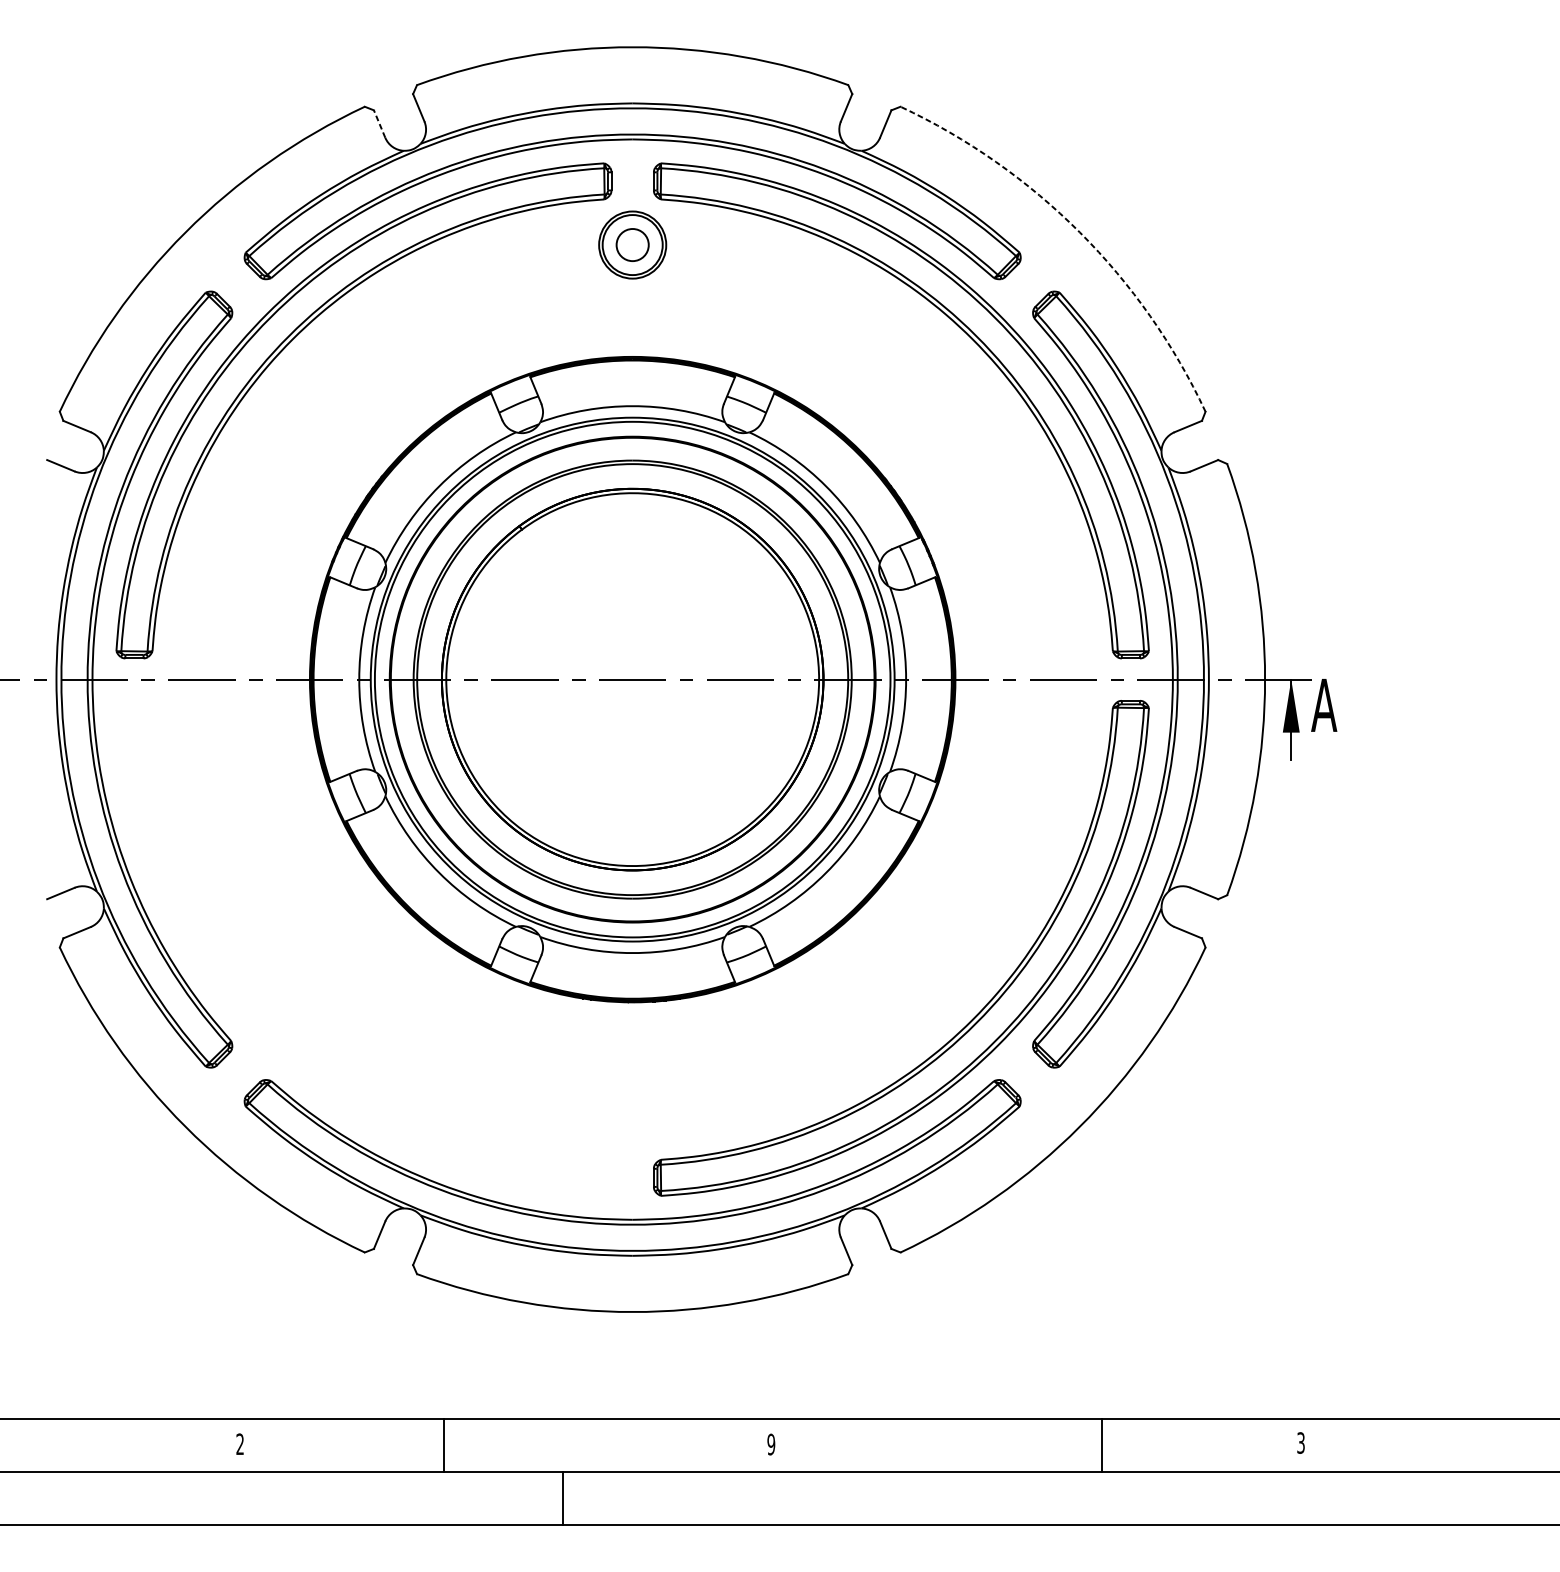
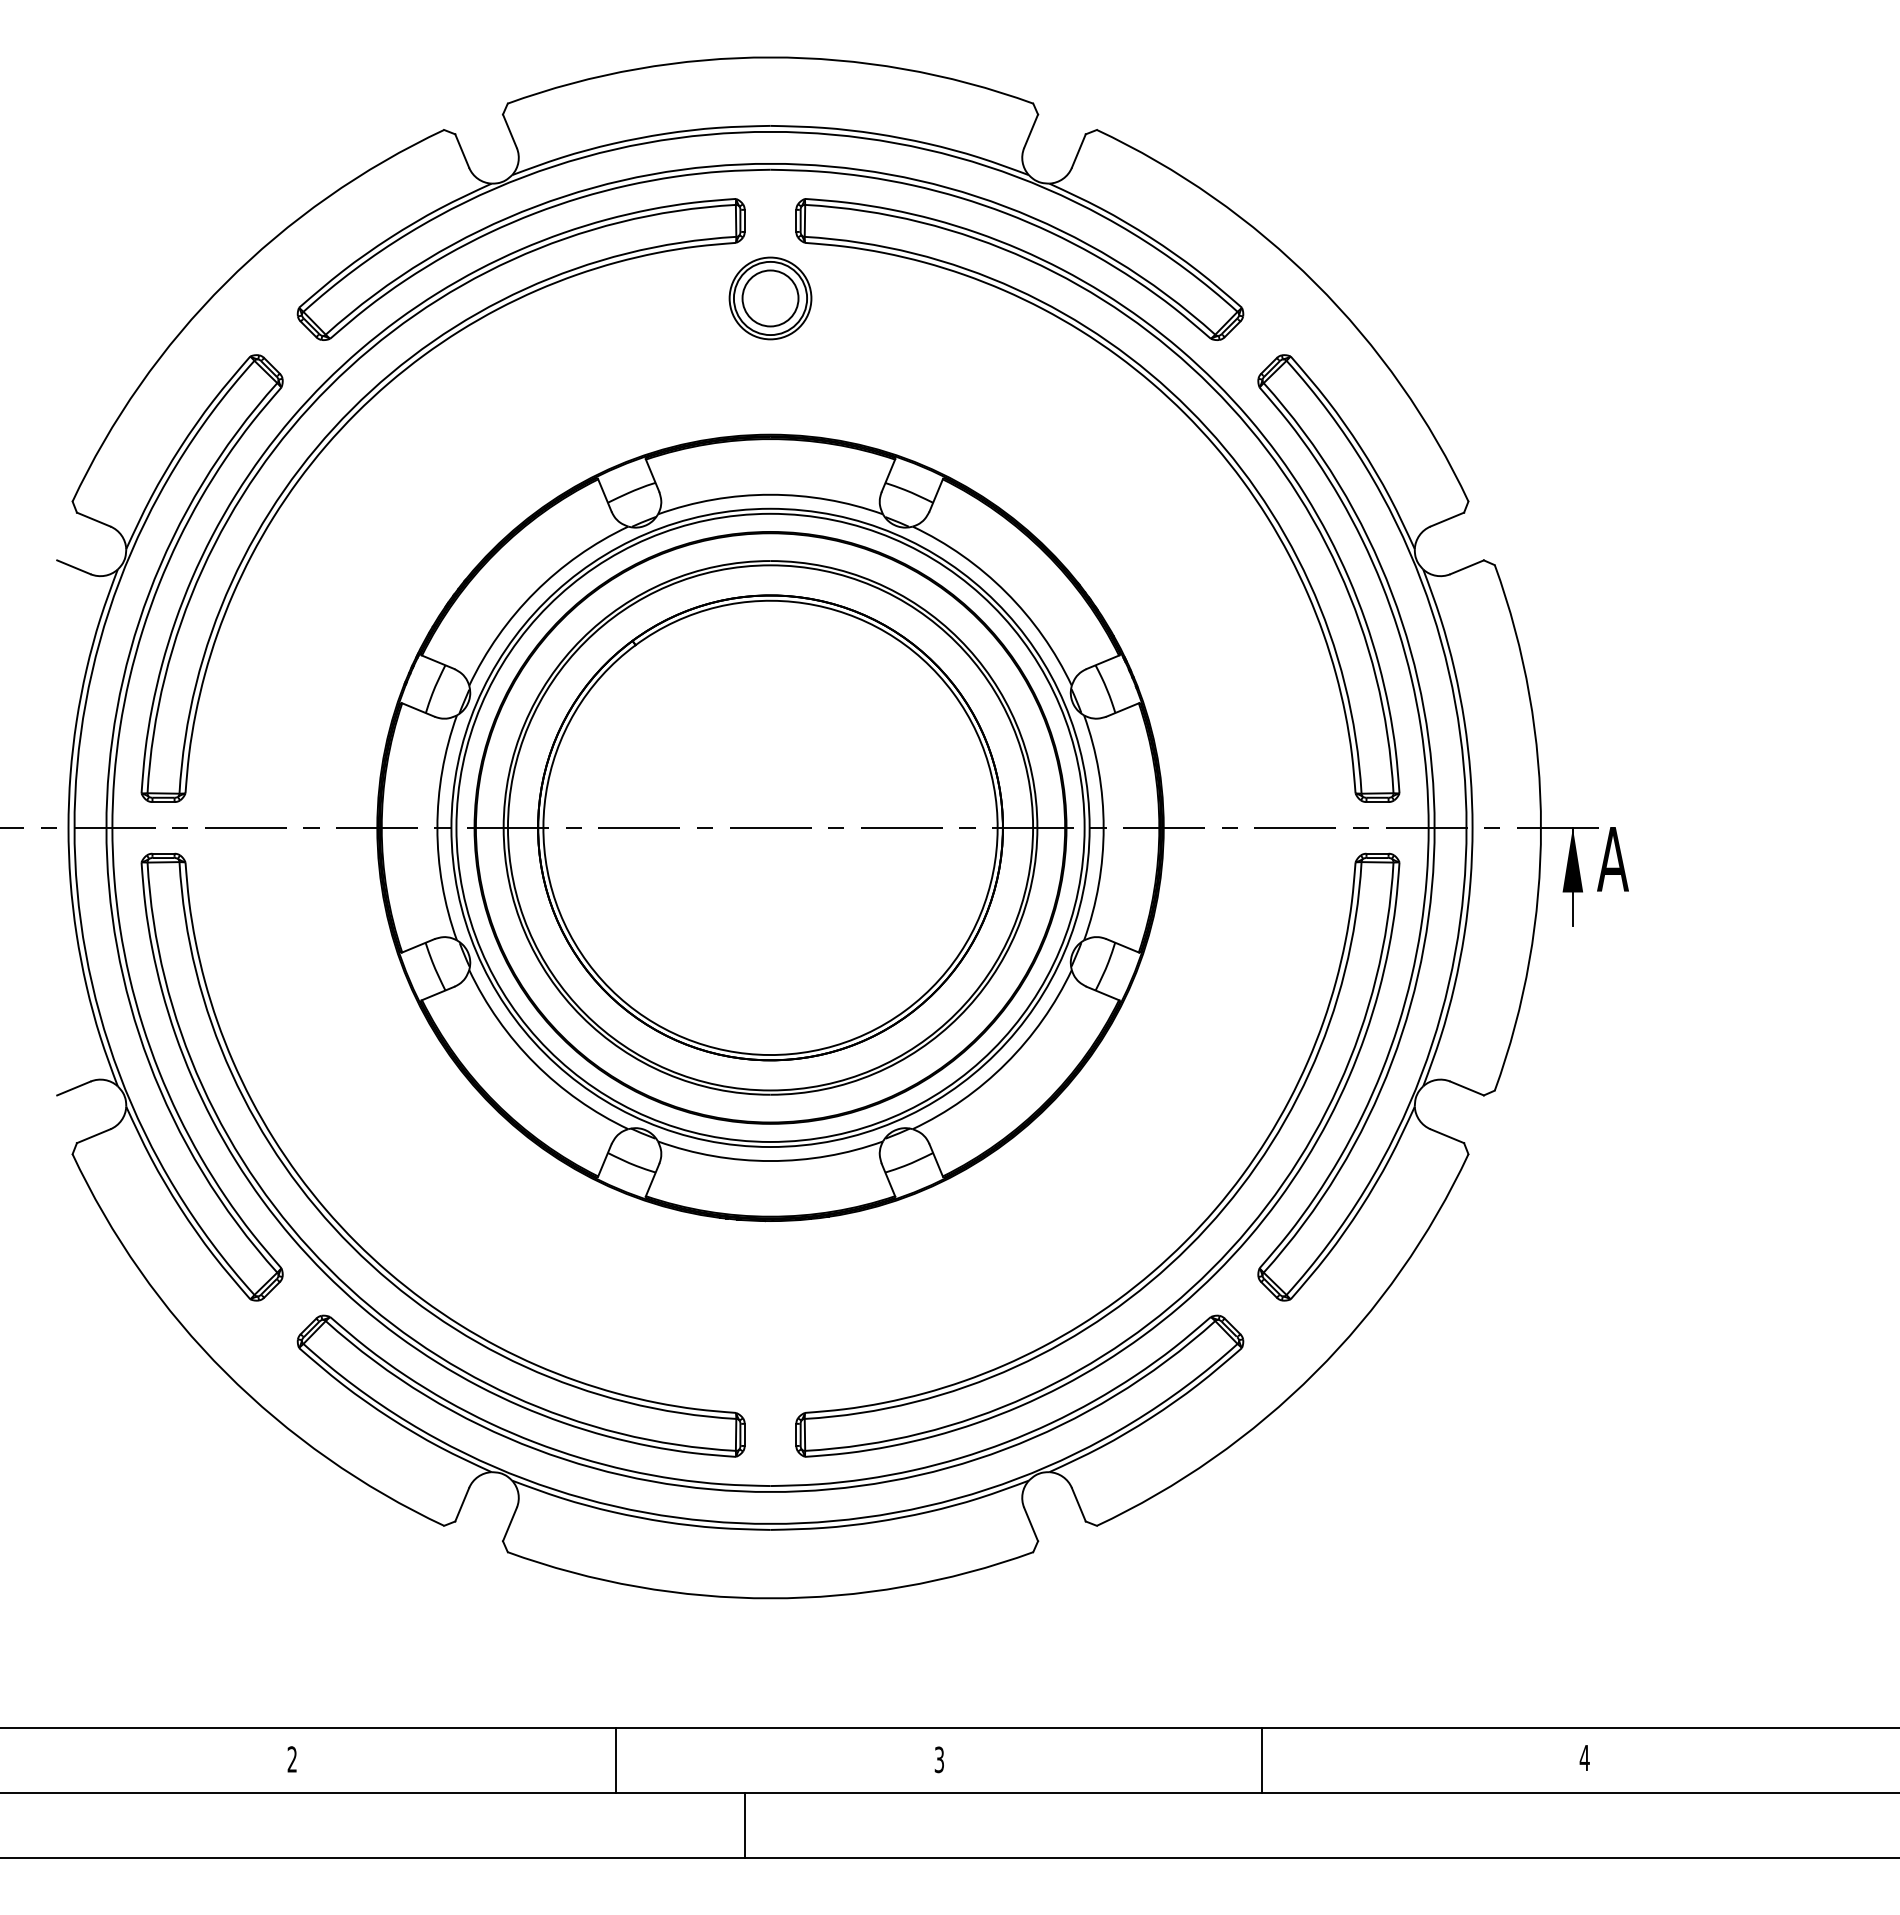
line: (379, 123) -> (462, 150), dashed -> solid
arc: (1080, 232) -> (1315, 283), dashed -> solid
circle: (632, 245) -> (770, 298), size x1.43
part: (292, 1018) -> (355, 1240), added
text: (1300, 1442) -> (1584, 1757), 3 -> 4
text: (771, 1444) -> (939, 1759), 9 -> 3
line: (444, 1445) -> (616, 1760), moved
line: (1101, 1445) -> (1261, 1760), moved
line: (563, 1497) -> (745, 1824), moved

